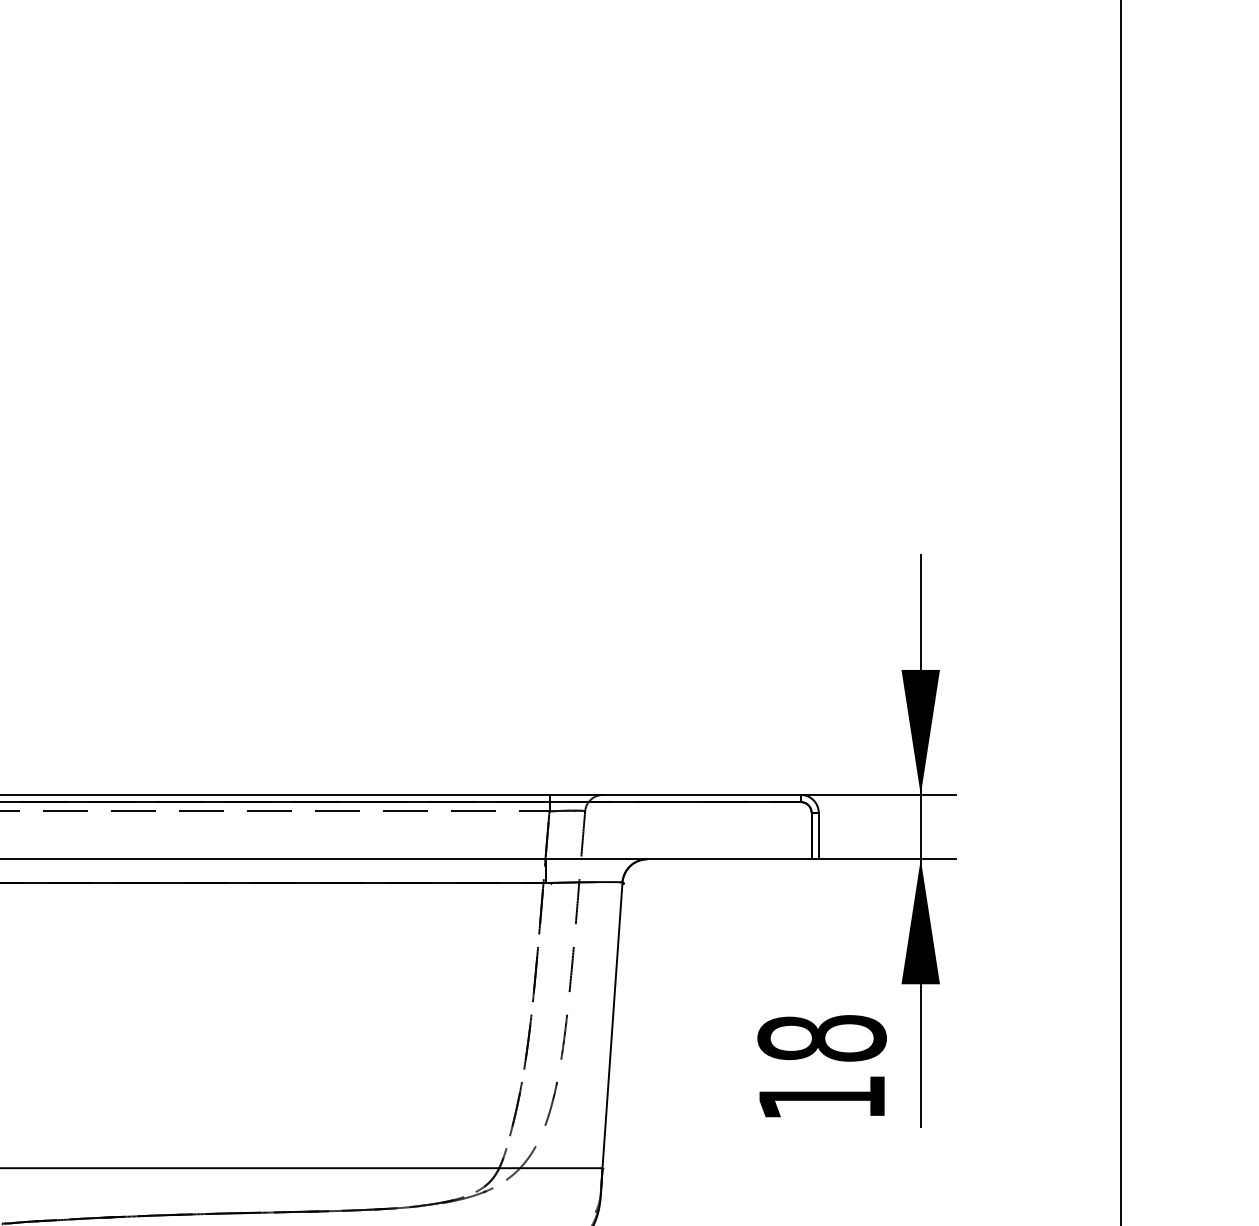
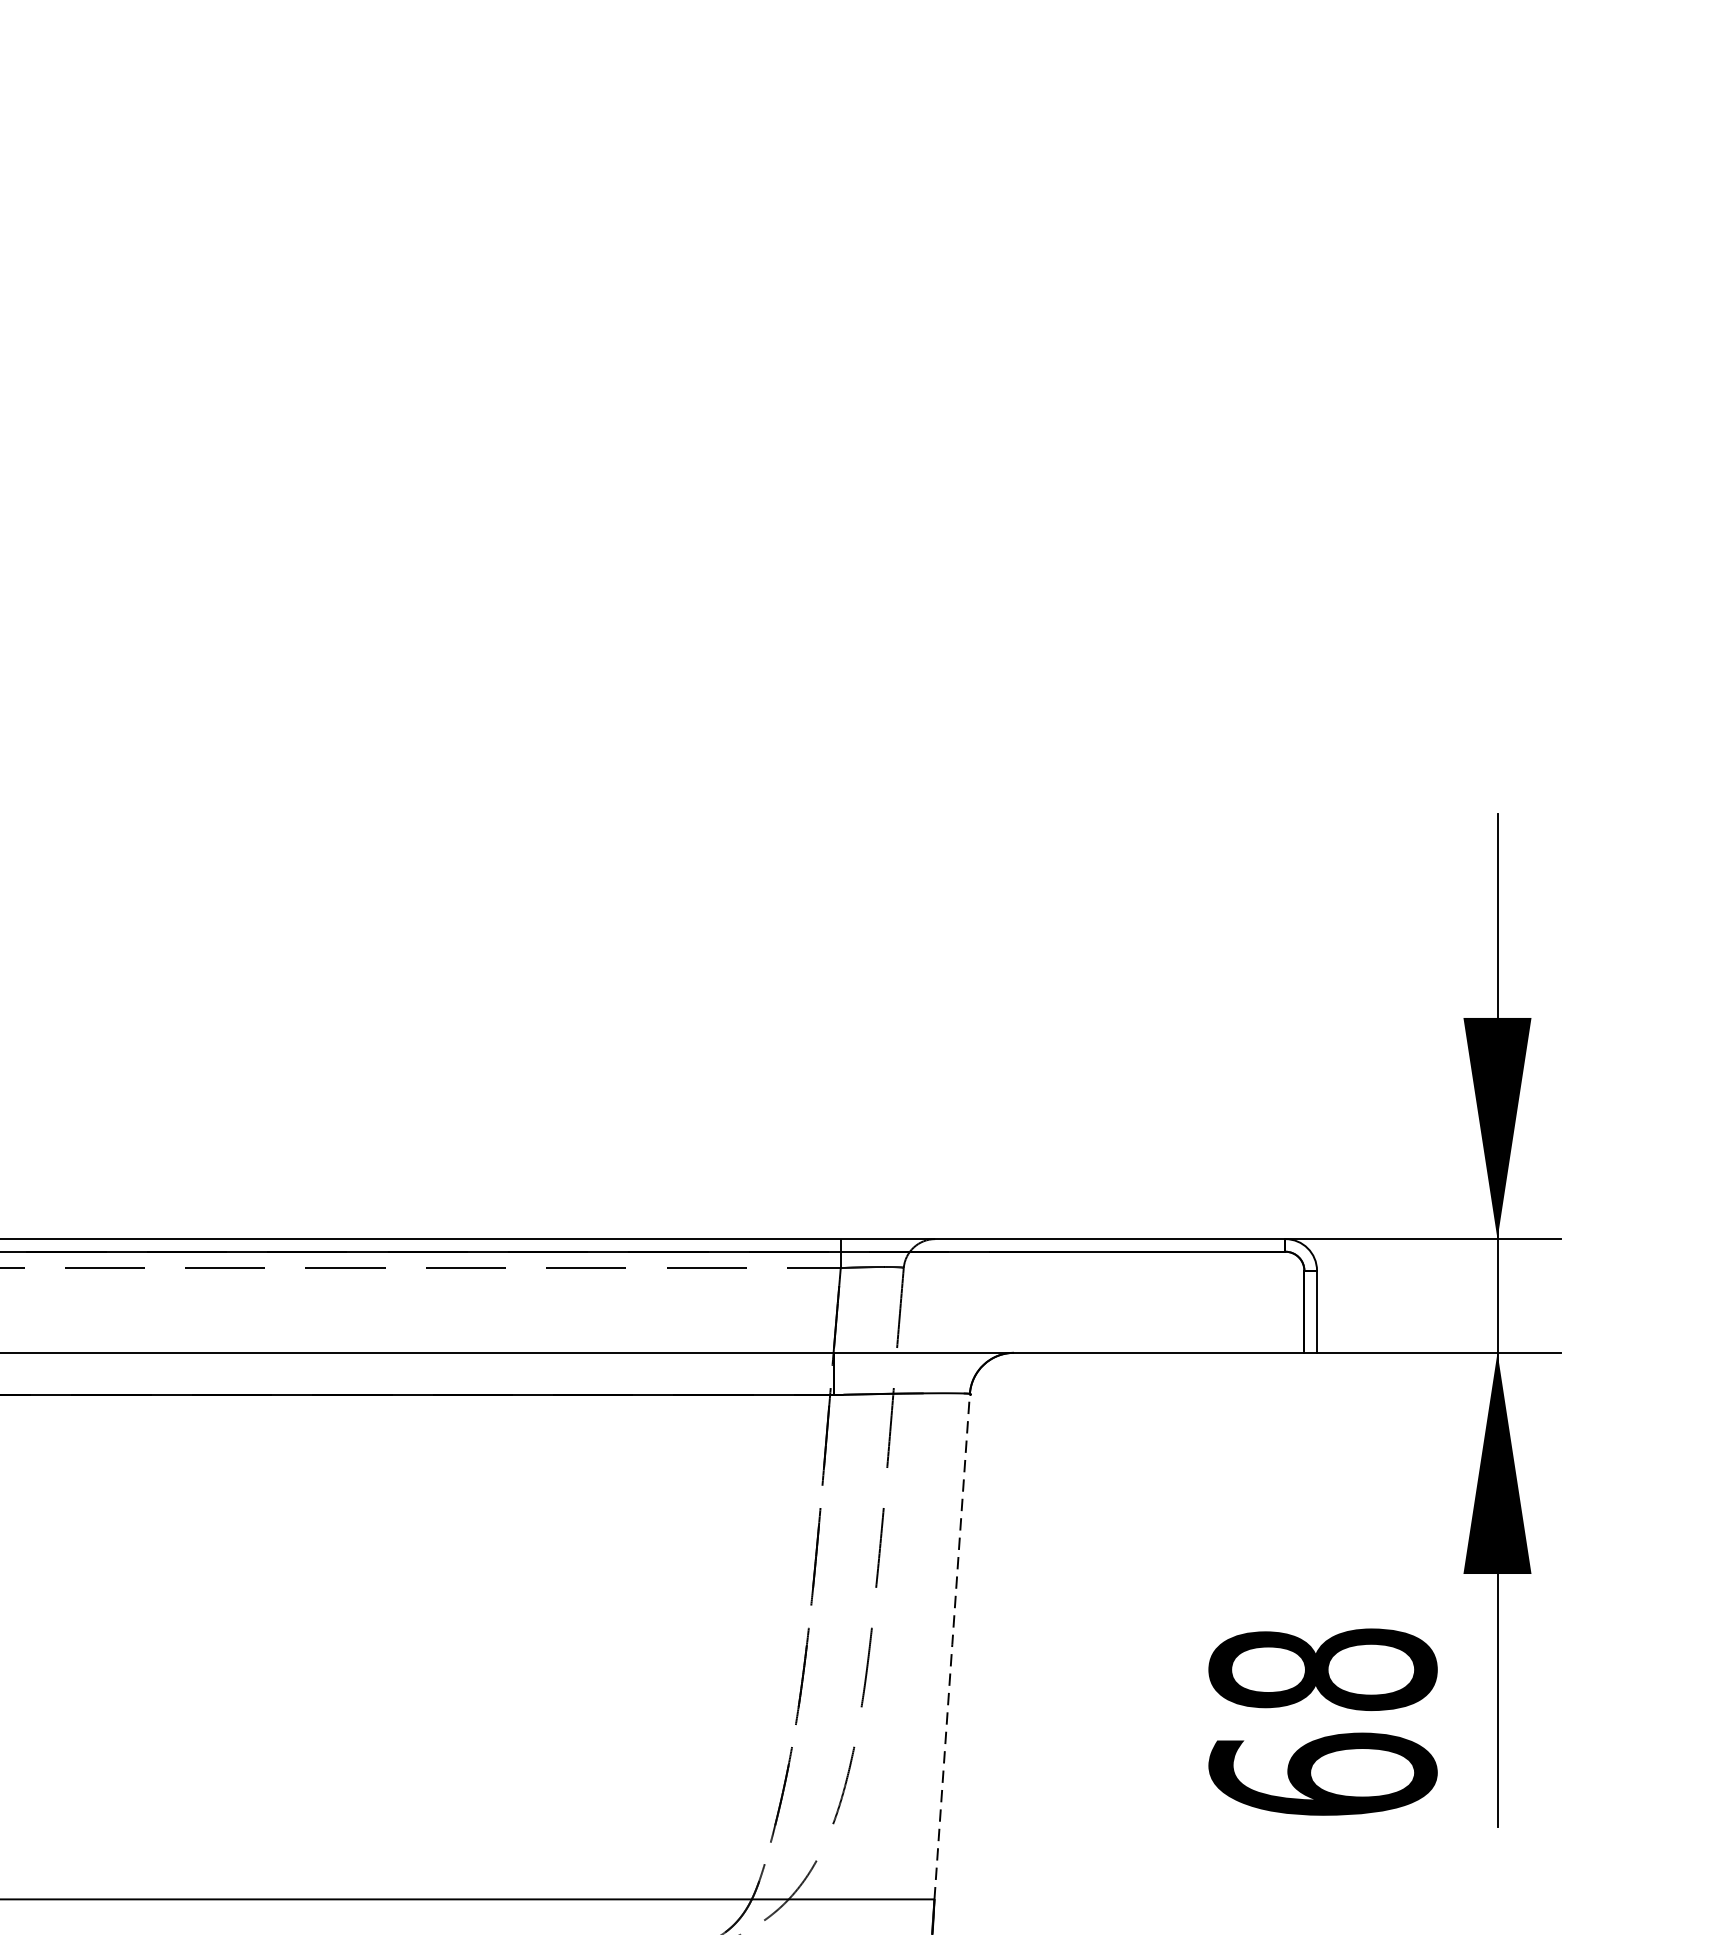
line: (612, 1024) -> (952, 1645), solid -> dashed
text: (821, 1097) -> (1321, 1774), 18 -> 68

